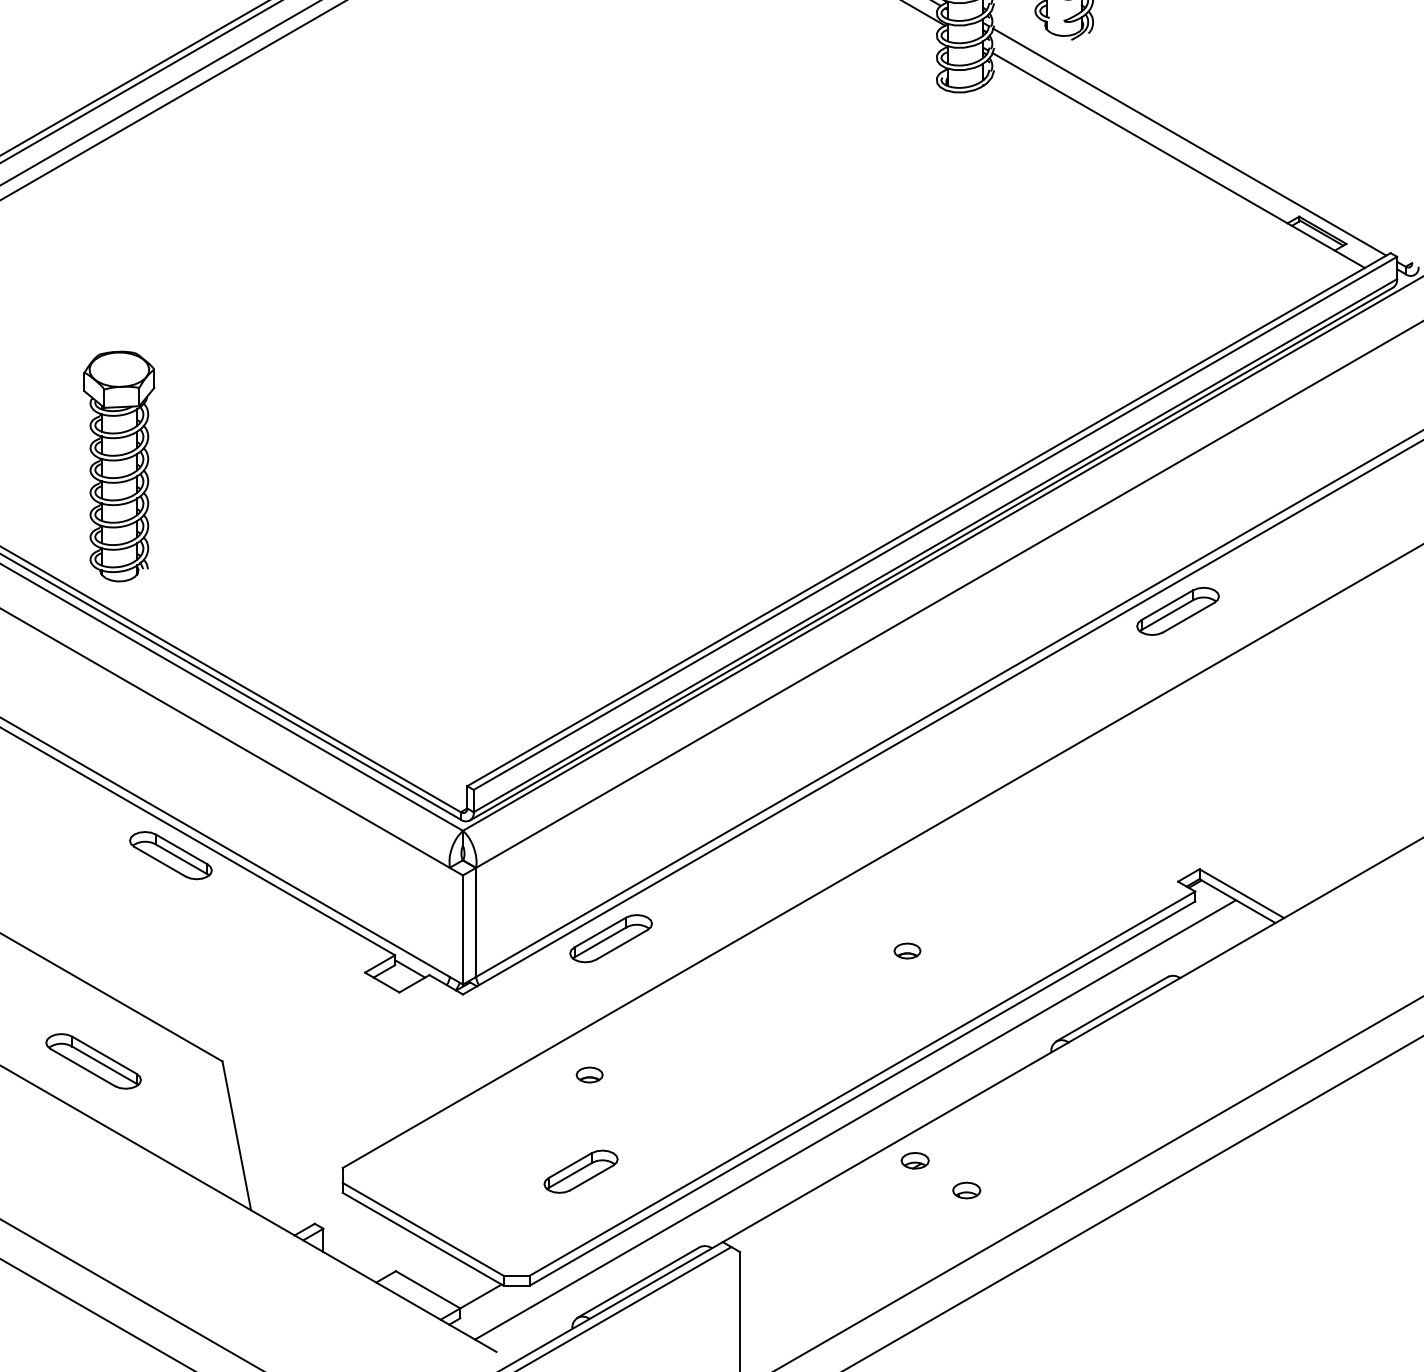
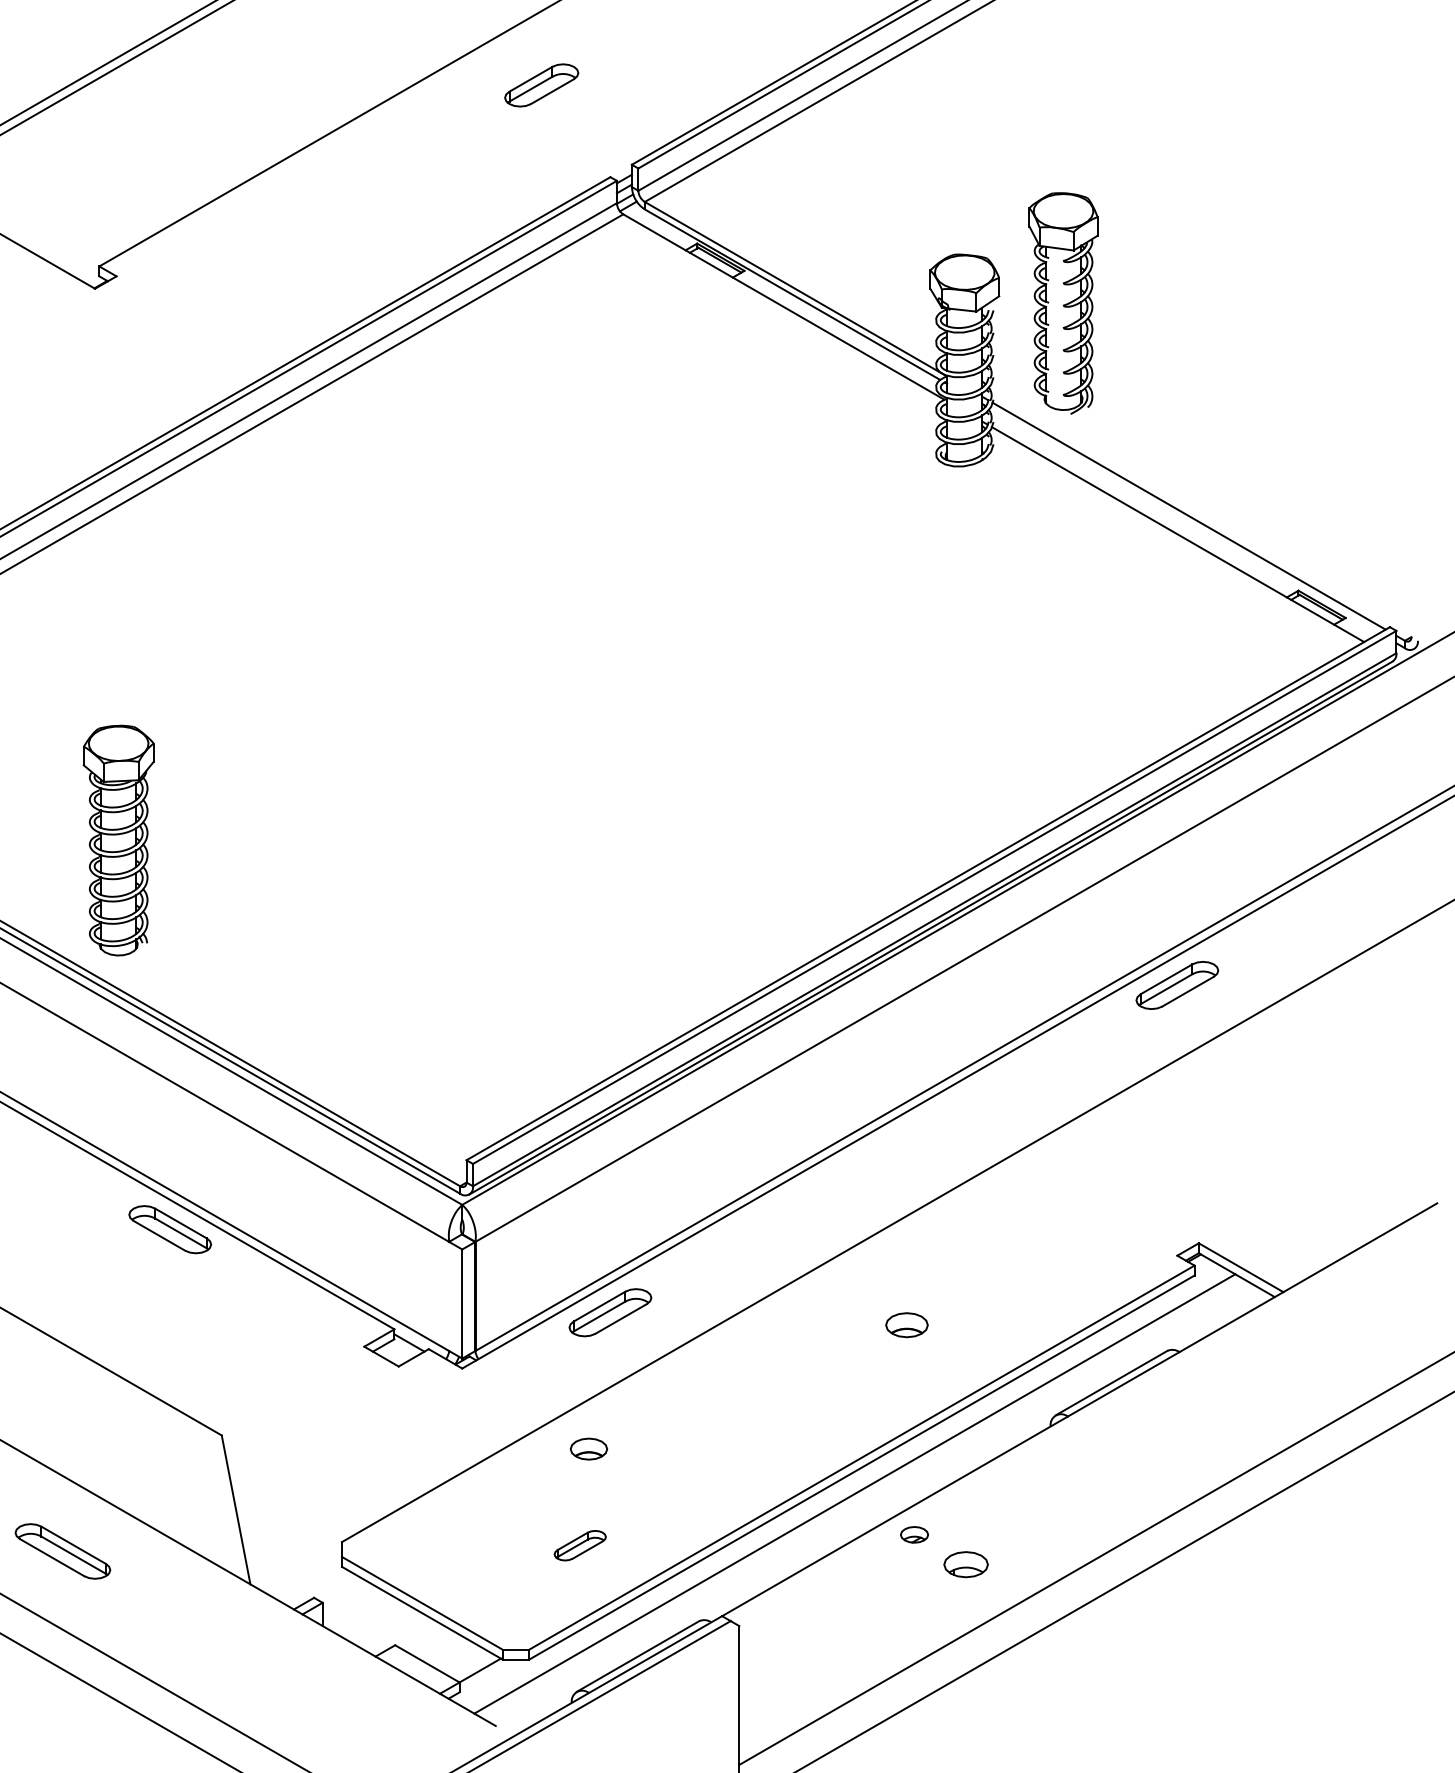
part: (907, 950) -> (906, 1324), size x1.6
part: (93, 1061) -> (62, 1551), moved
part: (589, 1074) -> (588, 1448), size x1.4
part: (580, 1171) -> (579, 1545), size x0.7
part: (966, 1190) -> (965, 1564), size x1.6

